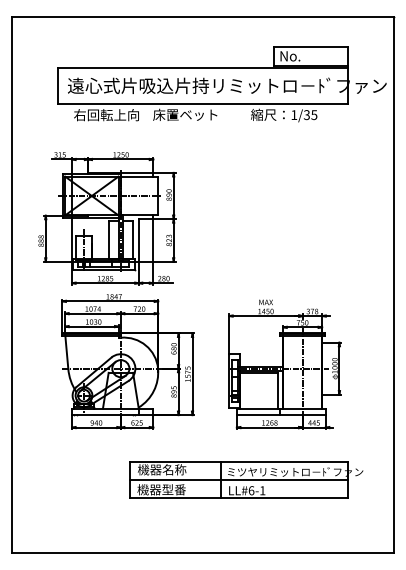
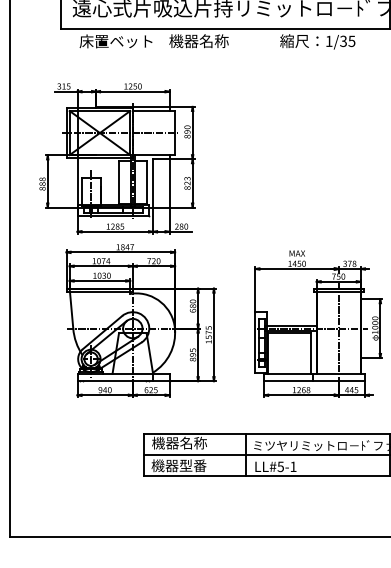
text: (185, 114) -> (206, 40), 床置ベット -> 機器名称
text: (106, 115) -> (116, 41), 右回転上向 -> 床置ベット
text: (251, 490) -> (280, 466), LL#6-1 -> LL#5-1

